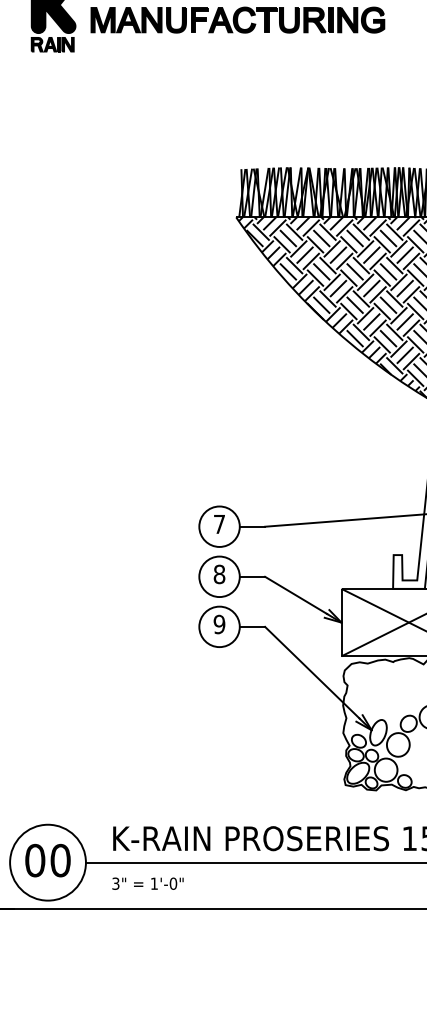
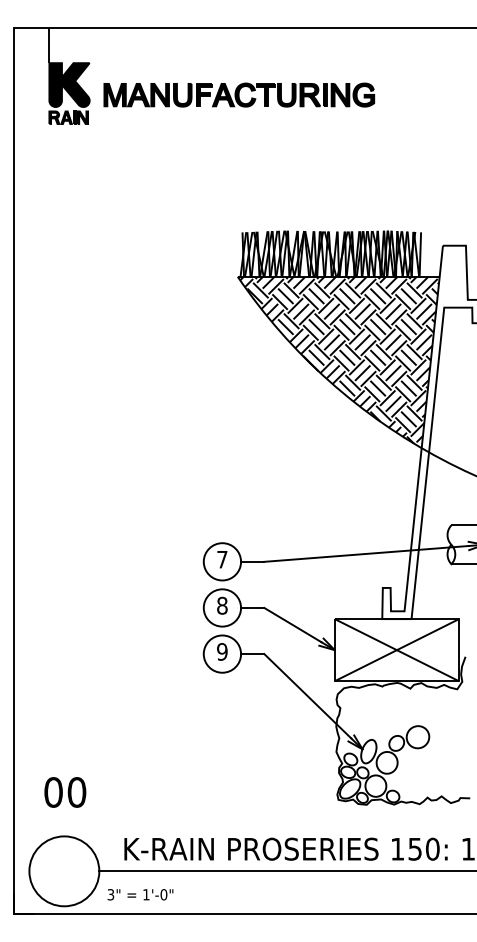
text: (48, 860) -> (65, 792), moved
text: (148, 883) -> (140, 894), moved

